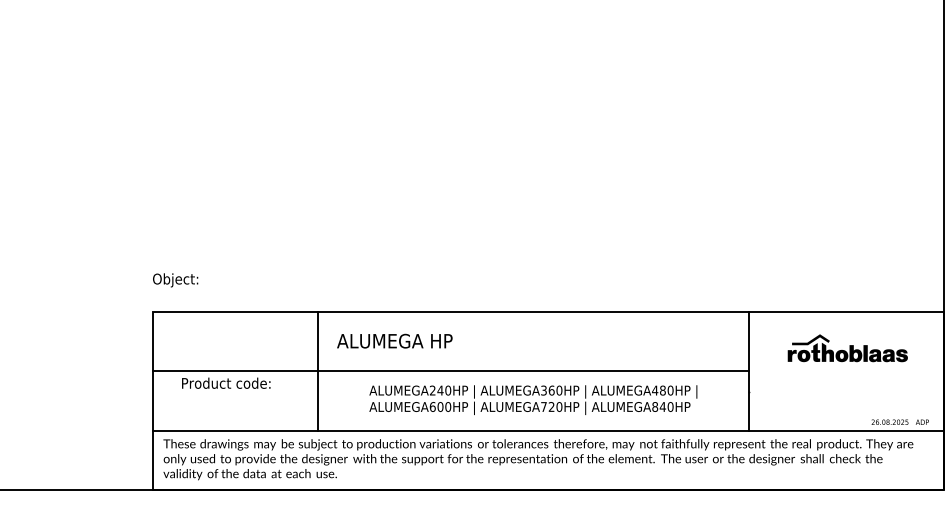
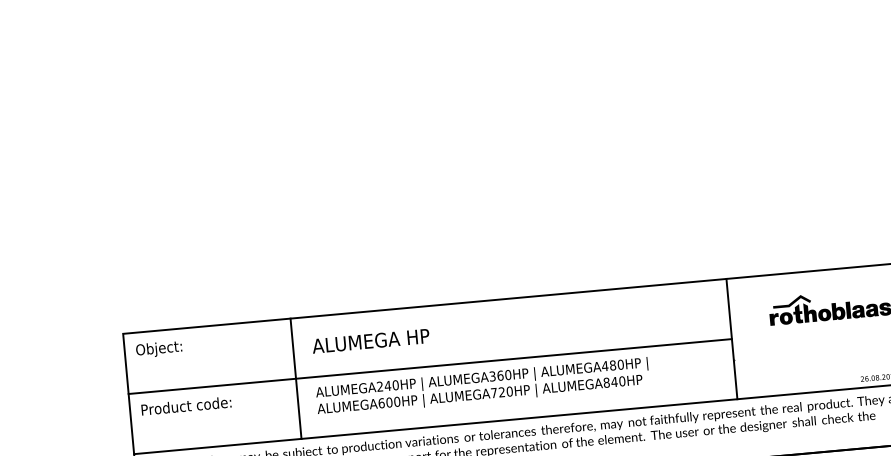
text: (175, 280) -> (159, 349), moved
text: (226, 382) -> (186, 405), moved
text: (533, 399) -> (482, 386), moved

